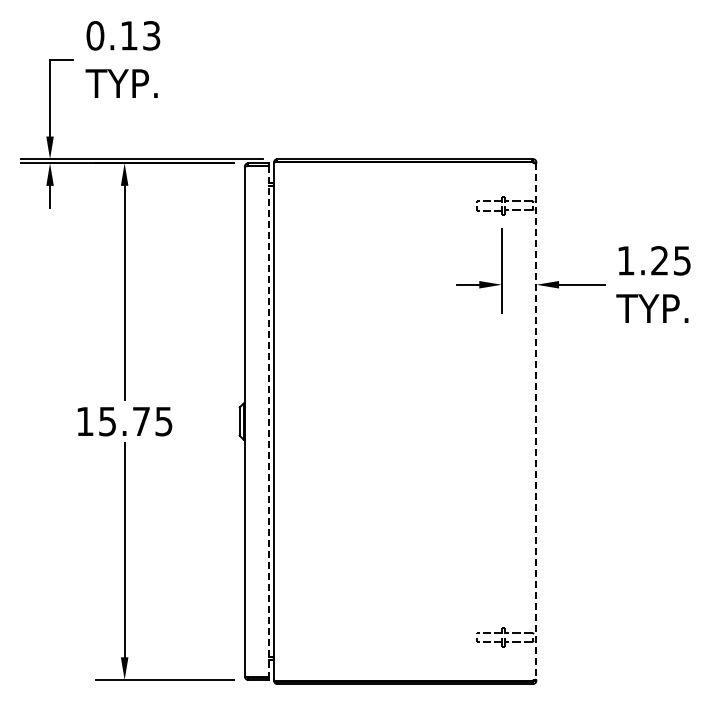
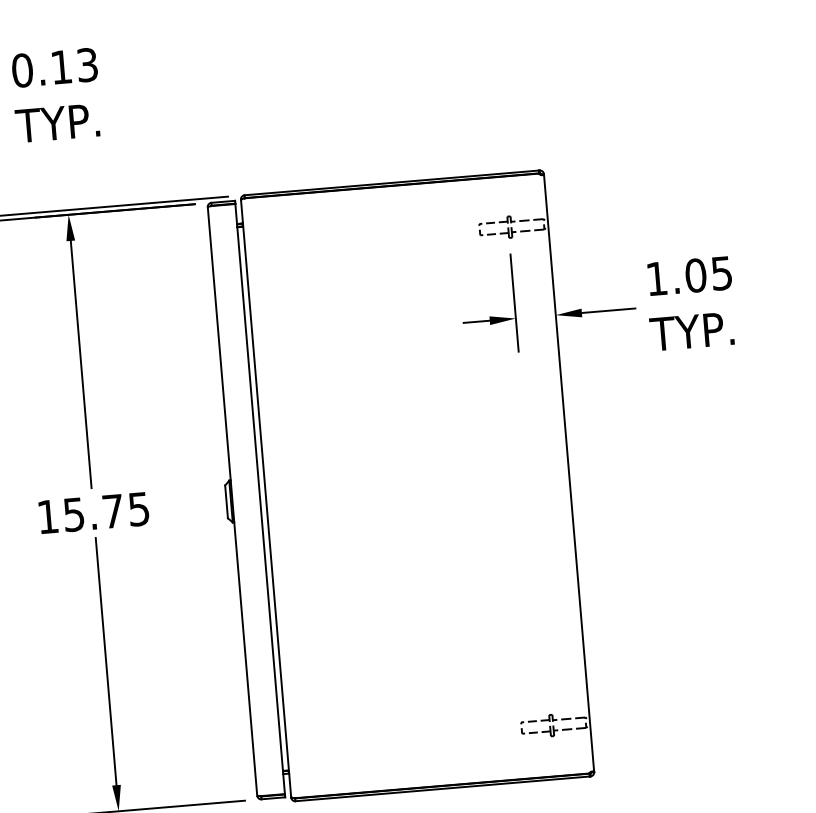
text: (659, 260) -> (695, 275), 1.25 -> 1.05
line: (268, 421) -> (259, 499), dashed -> solid
line: (536, 421) -> (569, 473), dashed -> solid

